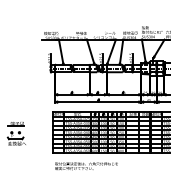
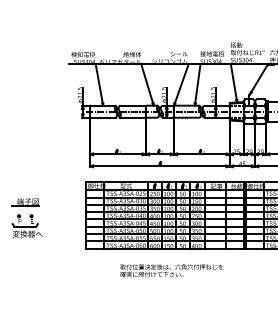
text: (86, 166) -> (171, 271), moved

